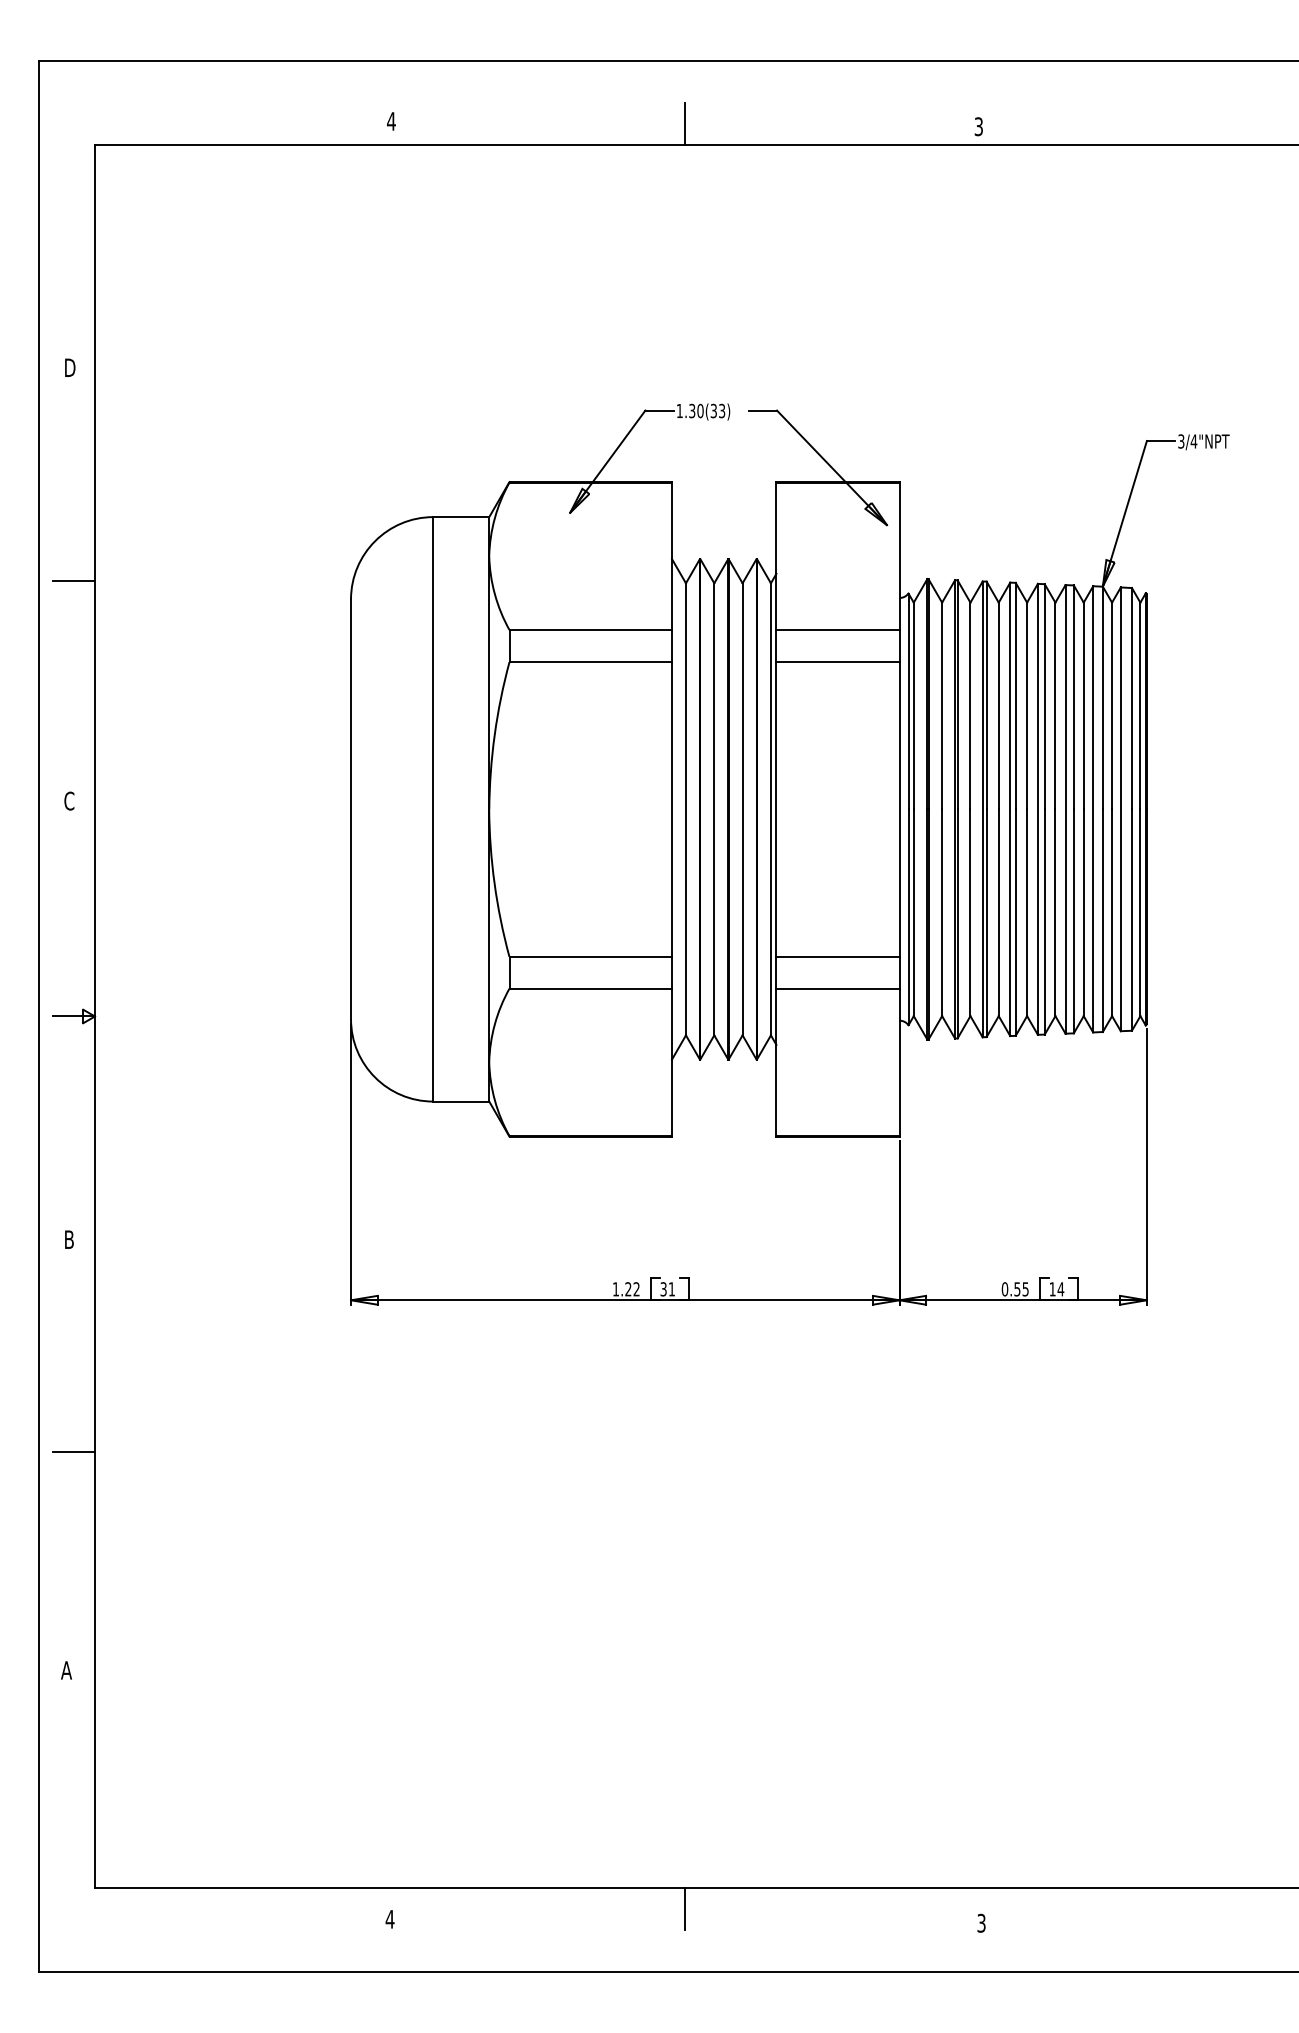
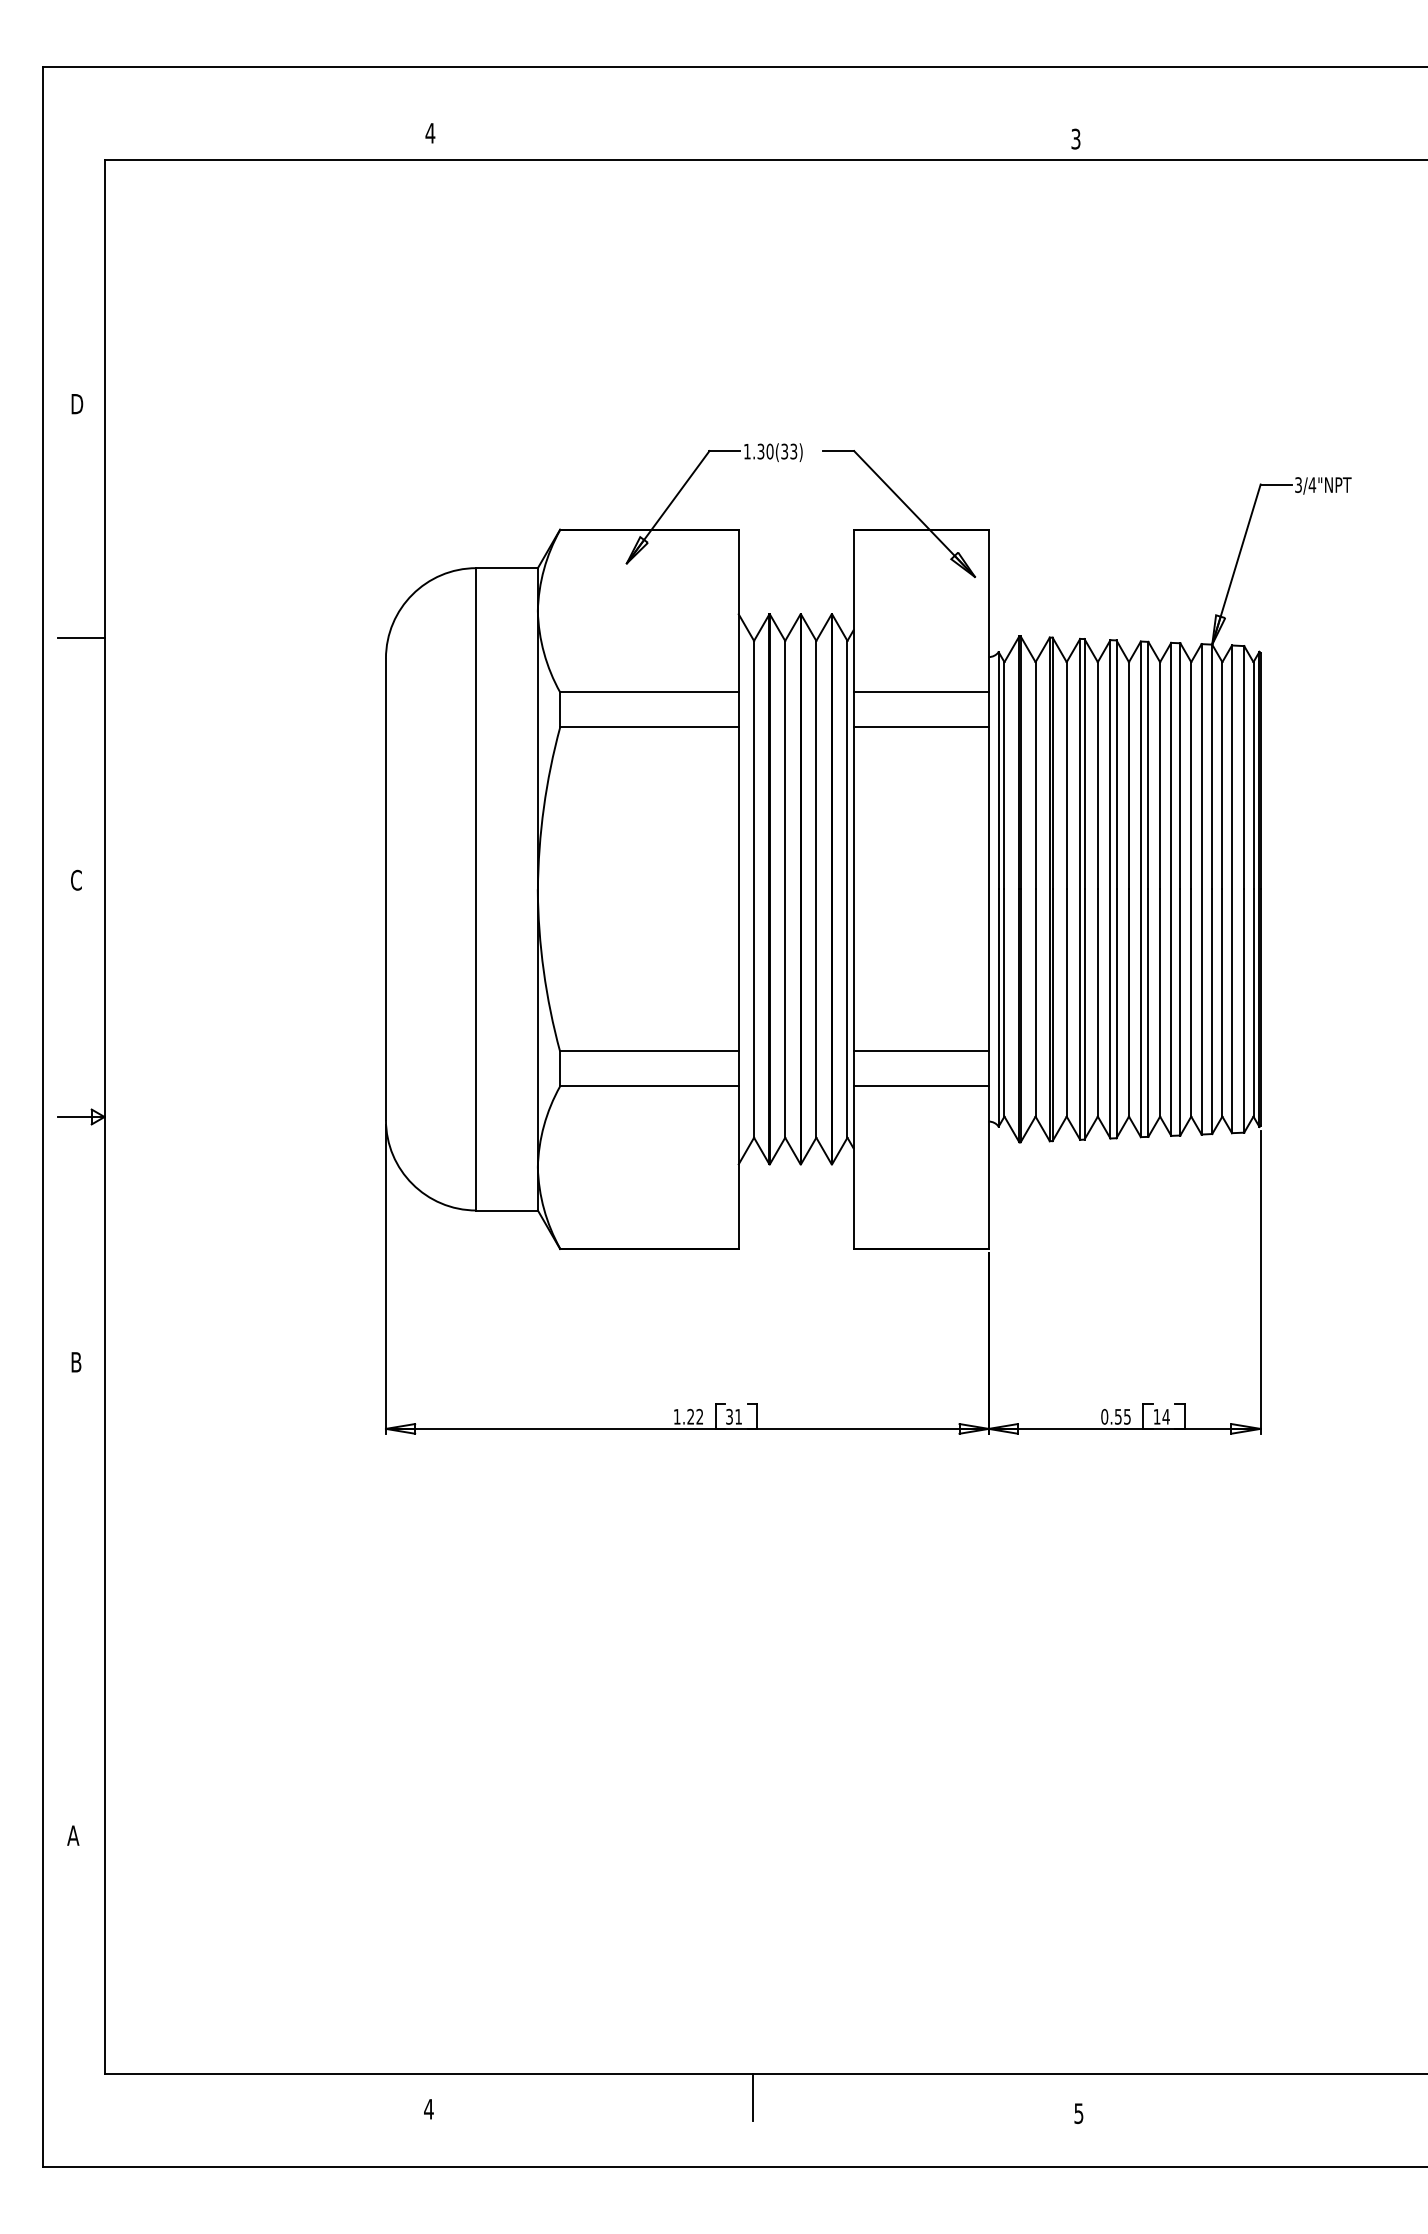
line: (685, 124) -> (753, 136), removed
line: (73, 1451) -> (81, 1595), removed
text: (981, 1923) -> (1078, 2113), 3 -> 5

